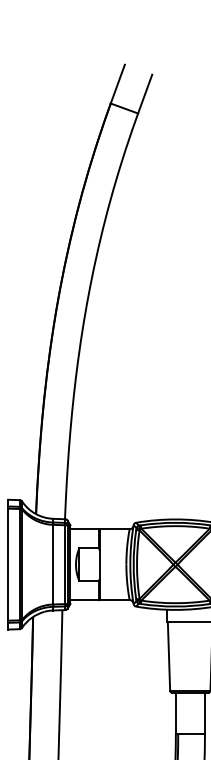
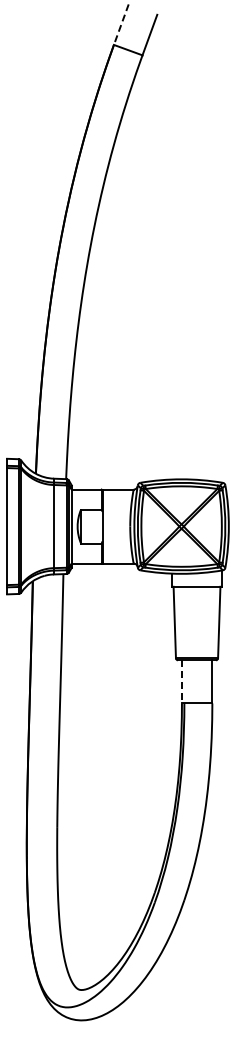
line: (117, 83) -> (121, 24), solid -> dashed
line: (175, 712) -> (181, 681), solid -> dashed

